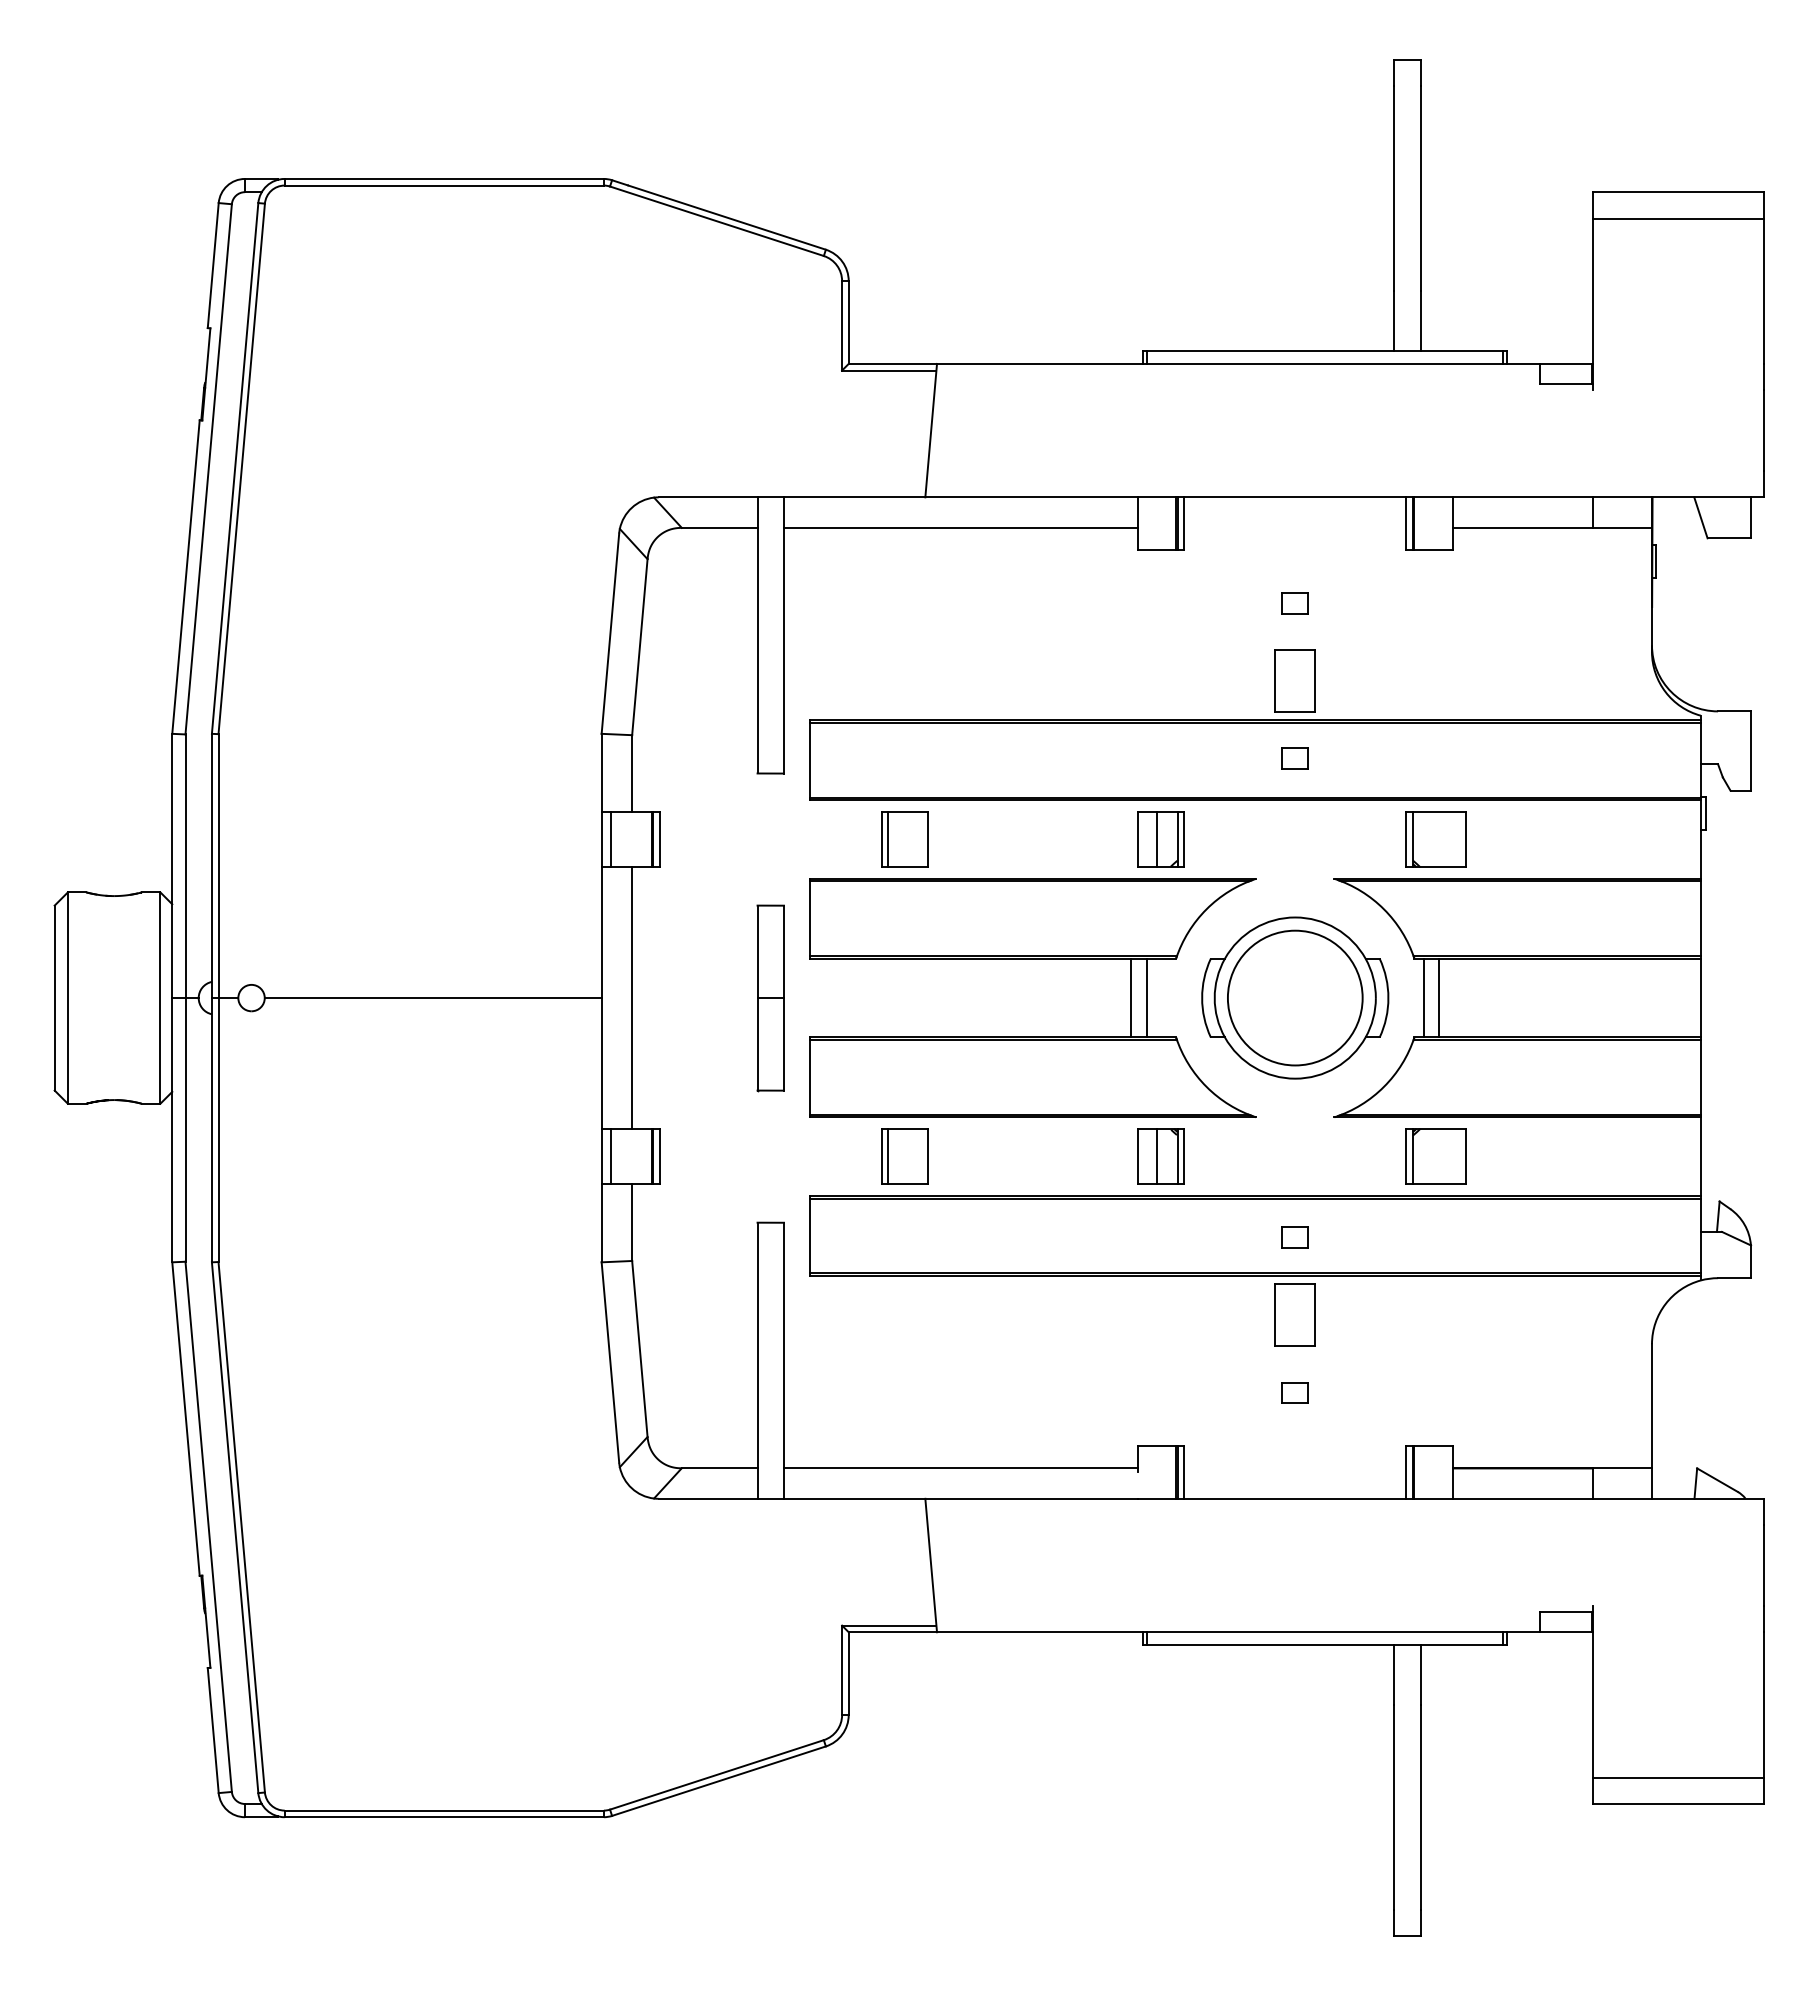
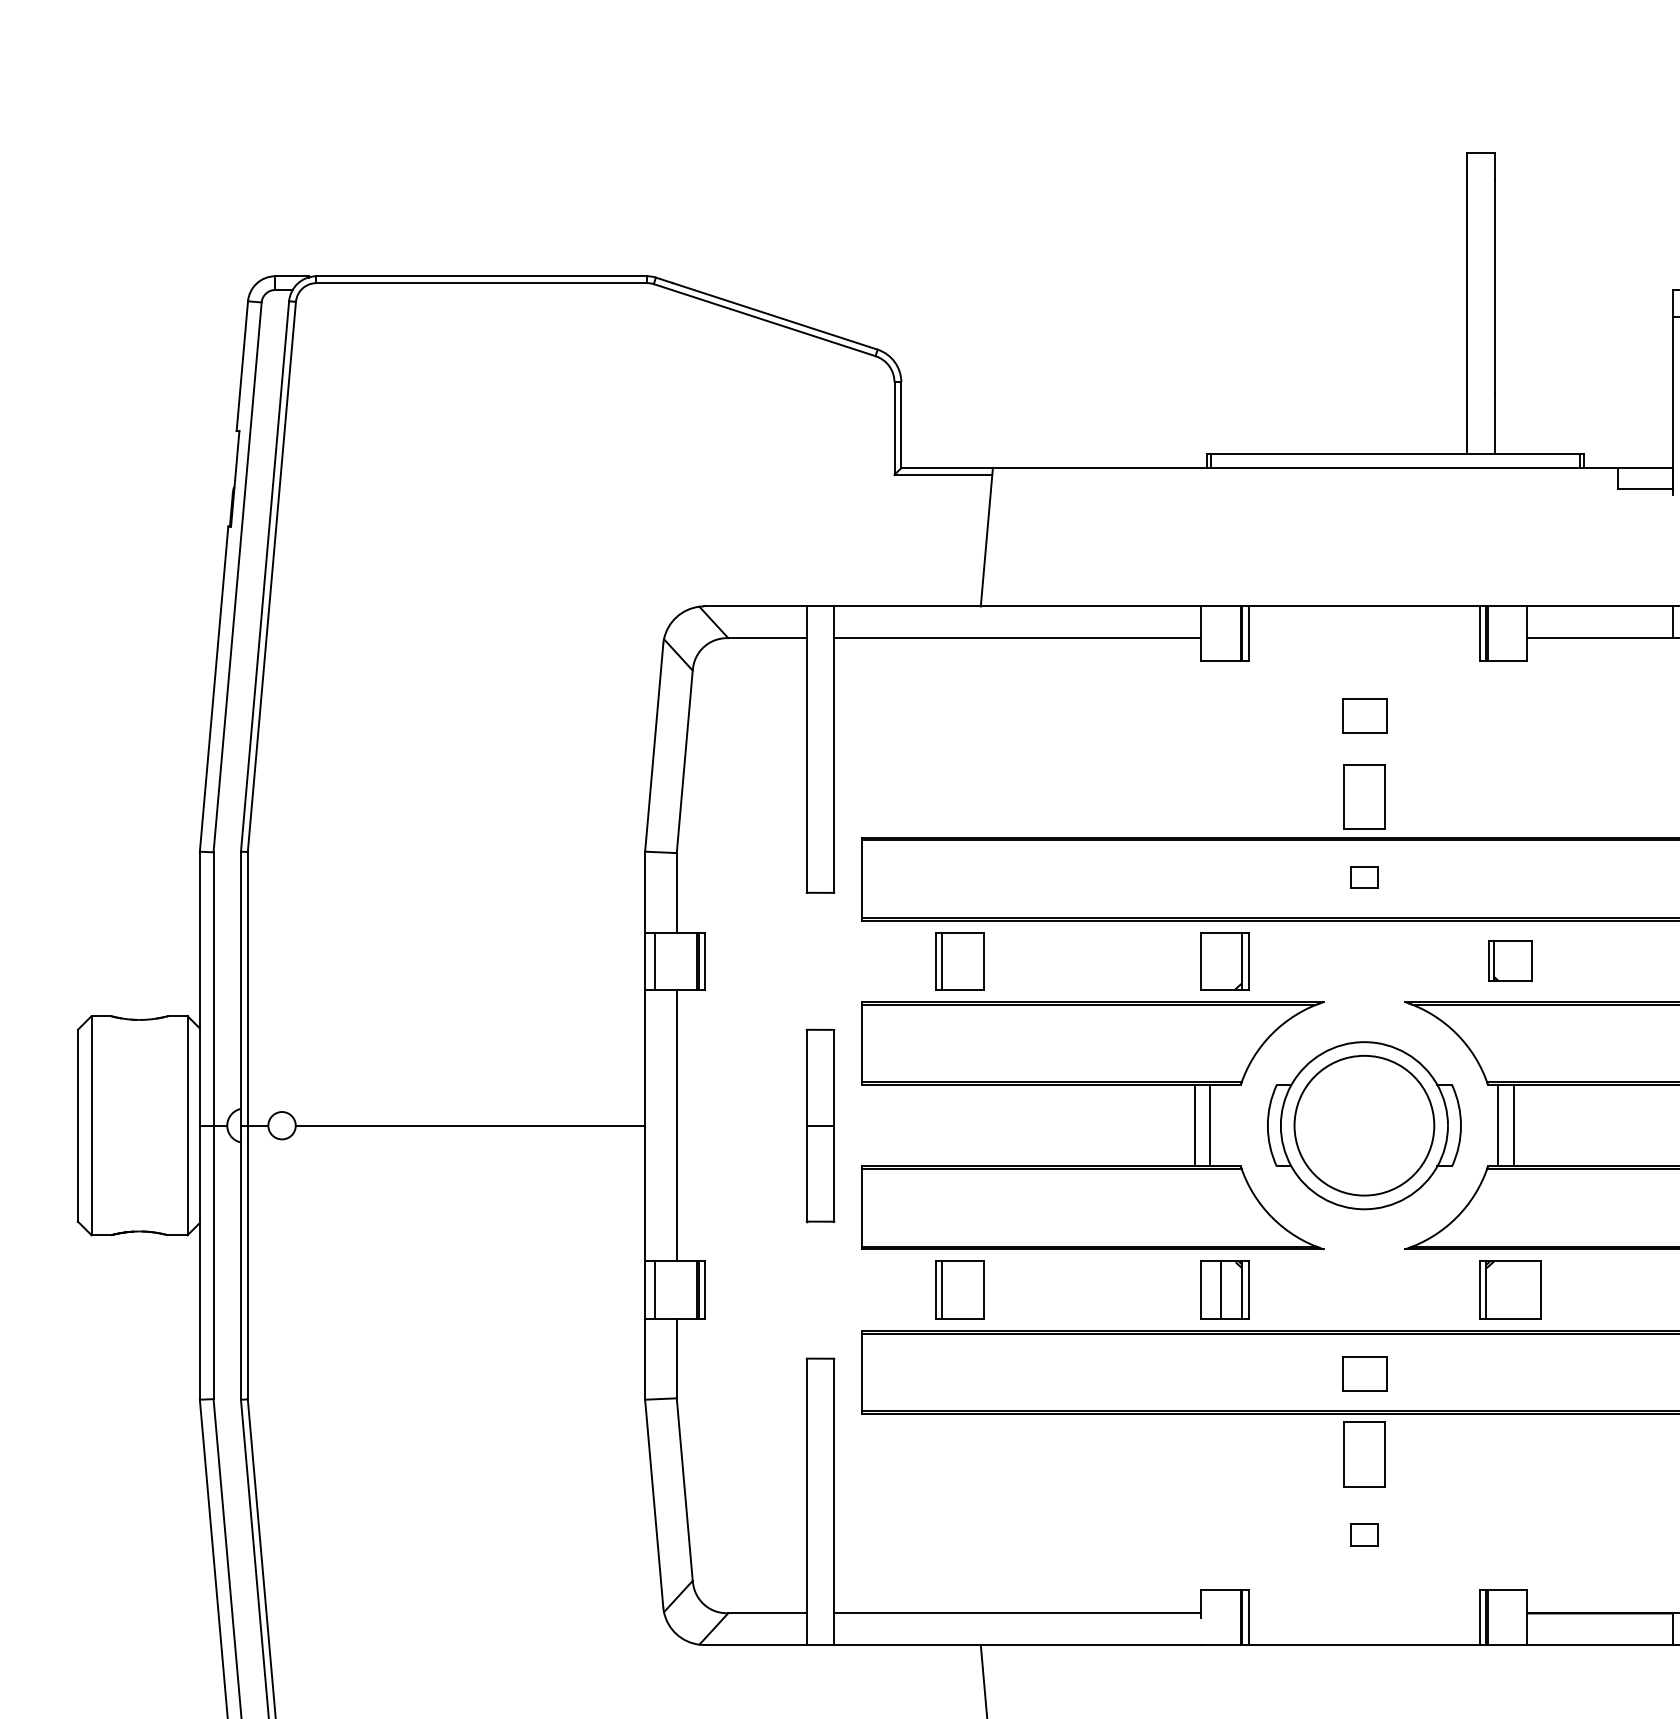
part: (1294, 603) -> (1363, 716), size x1.6
line: (1156, 839) -> (1220, 961), removed
part: (1435, 839) -> (1509, 961), size x0.7
part: (1294, 1237) -> (1363, 1373), size x1.6

